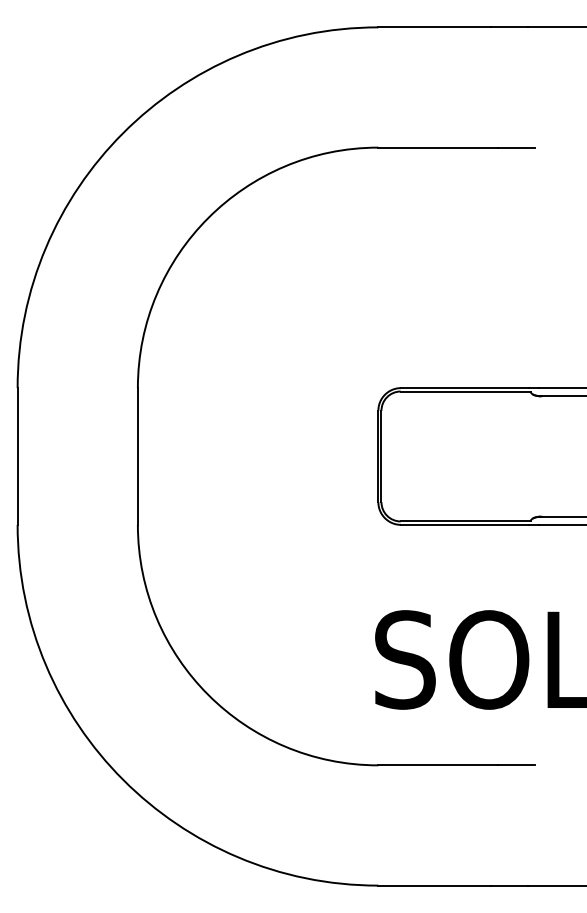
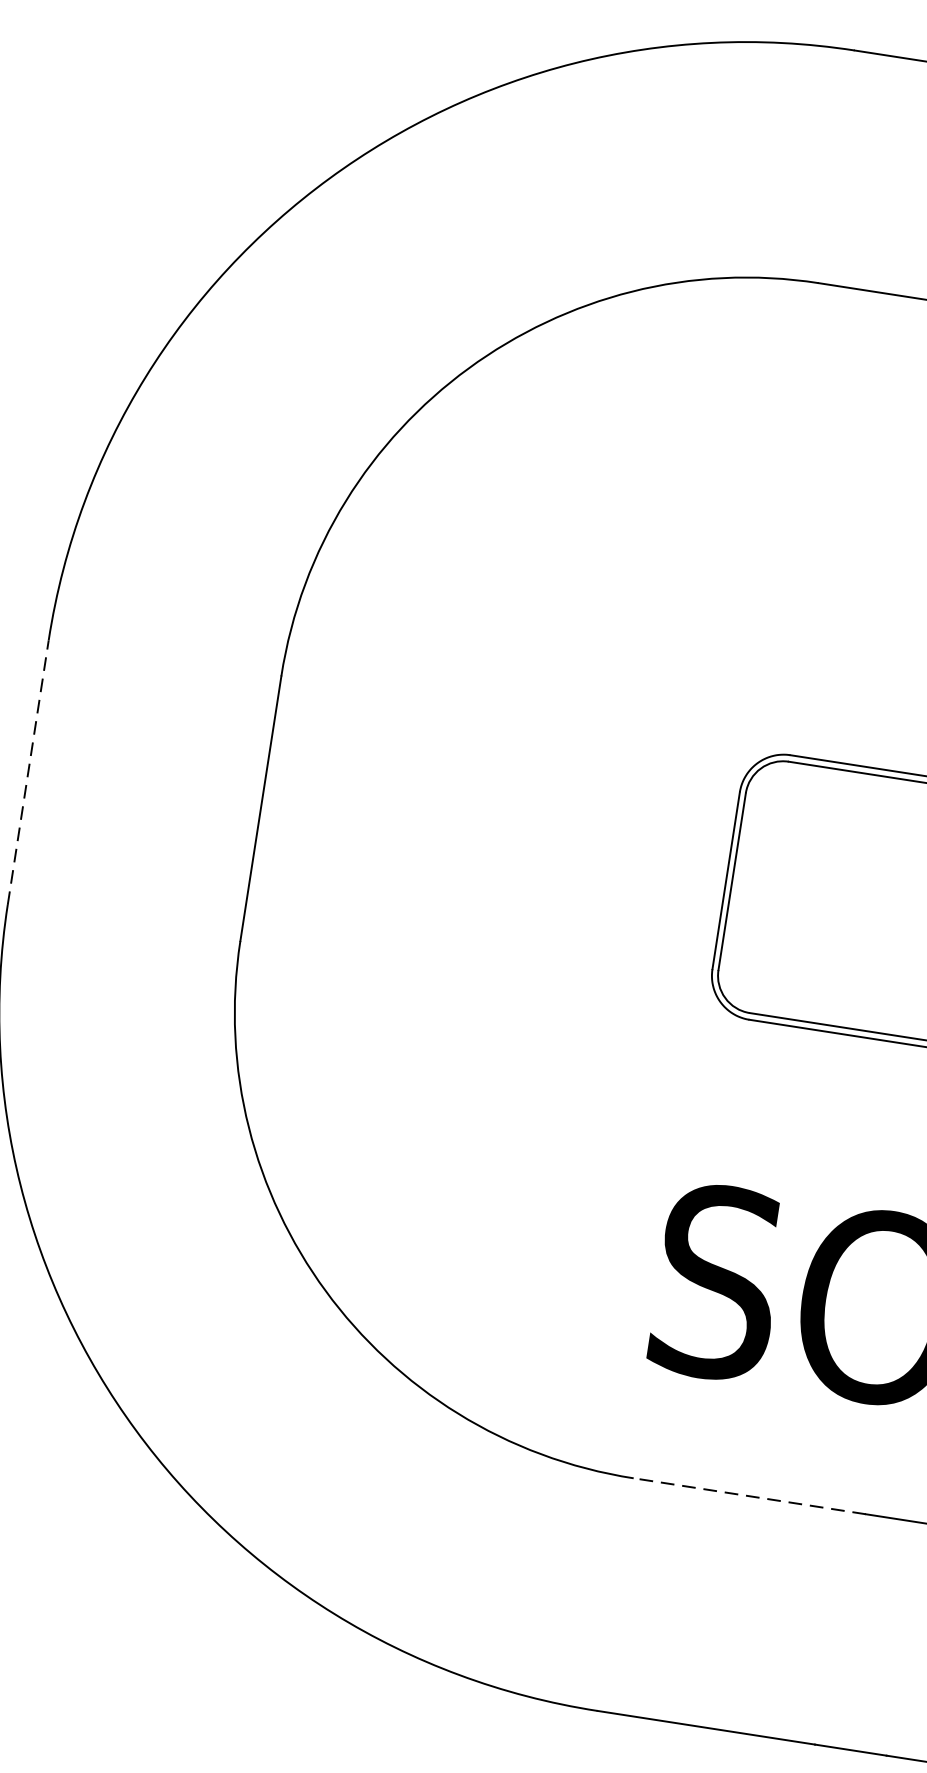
line: (17, 456) -> (27, 772), solid -> dashed
line: (437, 765) -> (748, 1496), solid -> dashed

